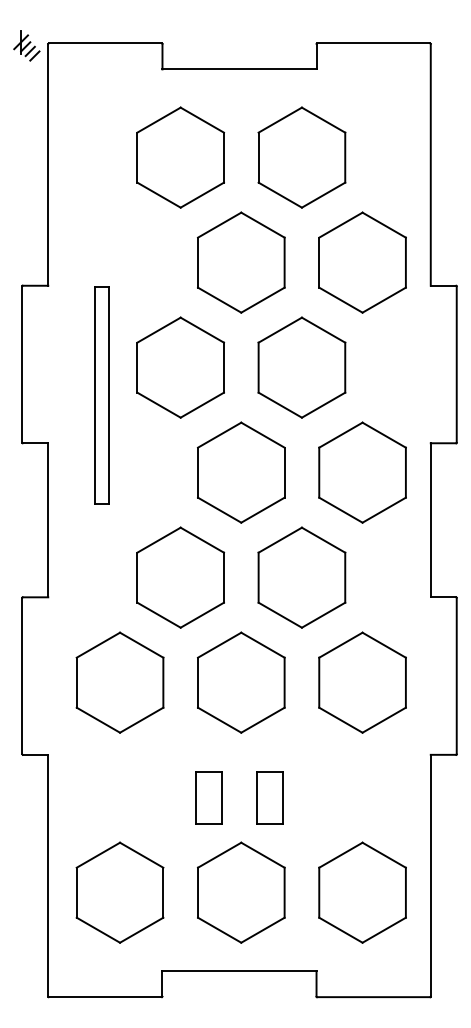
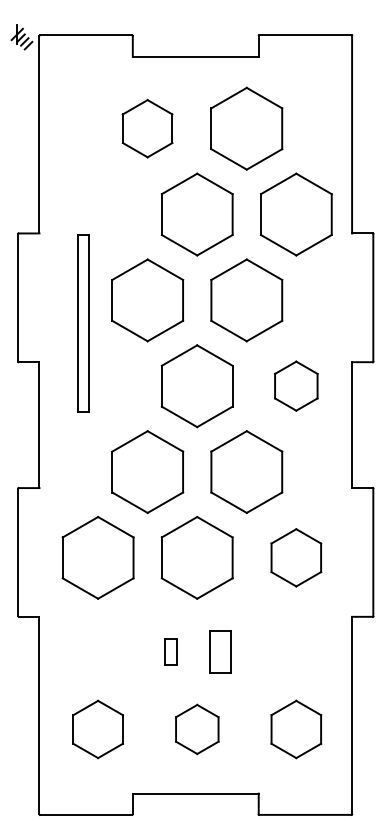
part: (180, 157) -> (147, 128), size x0.7
part: (362, 472) -> (296, 386), size x0.6
part: (362, 682) -> (296, 557), size x0.7
part: (208, 797) -> (170, 651), size x0.6
part: (119, 892) -> (97, 729), size x0.7
part: (241, 892) -> (197, 729), size x0.6
part: (362, 892) -> (296, 729), size x0.7

